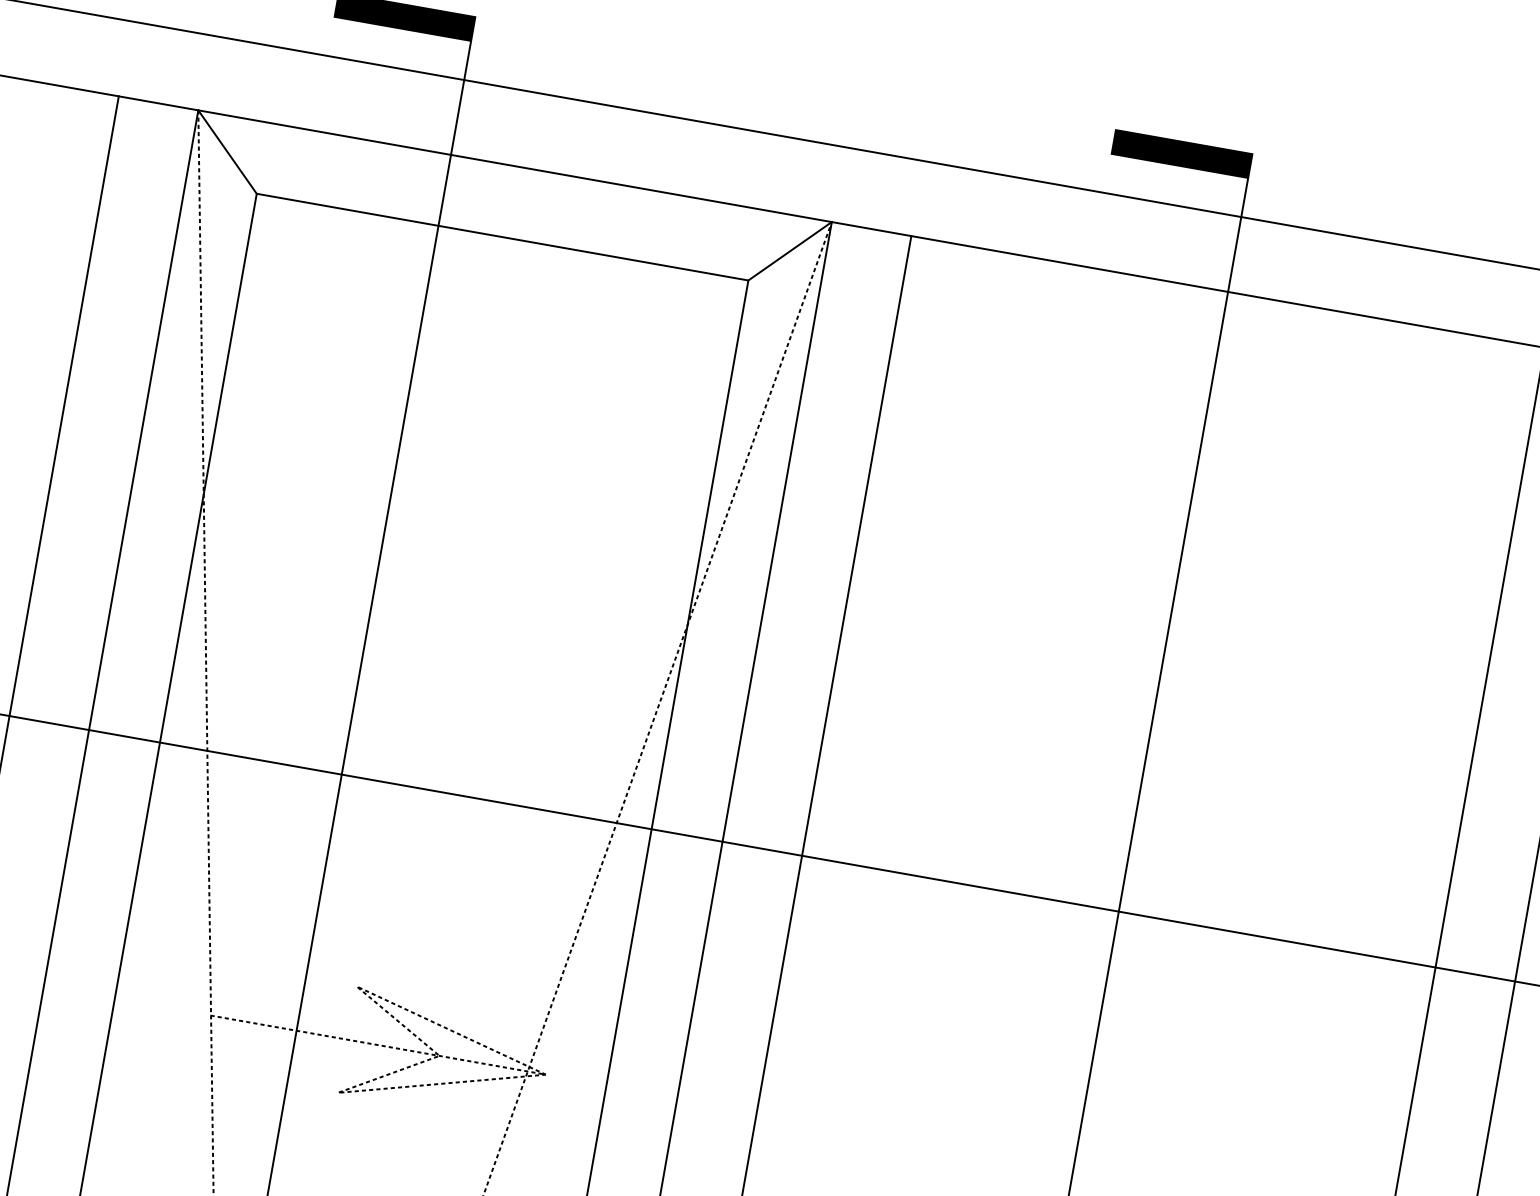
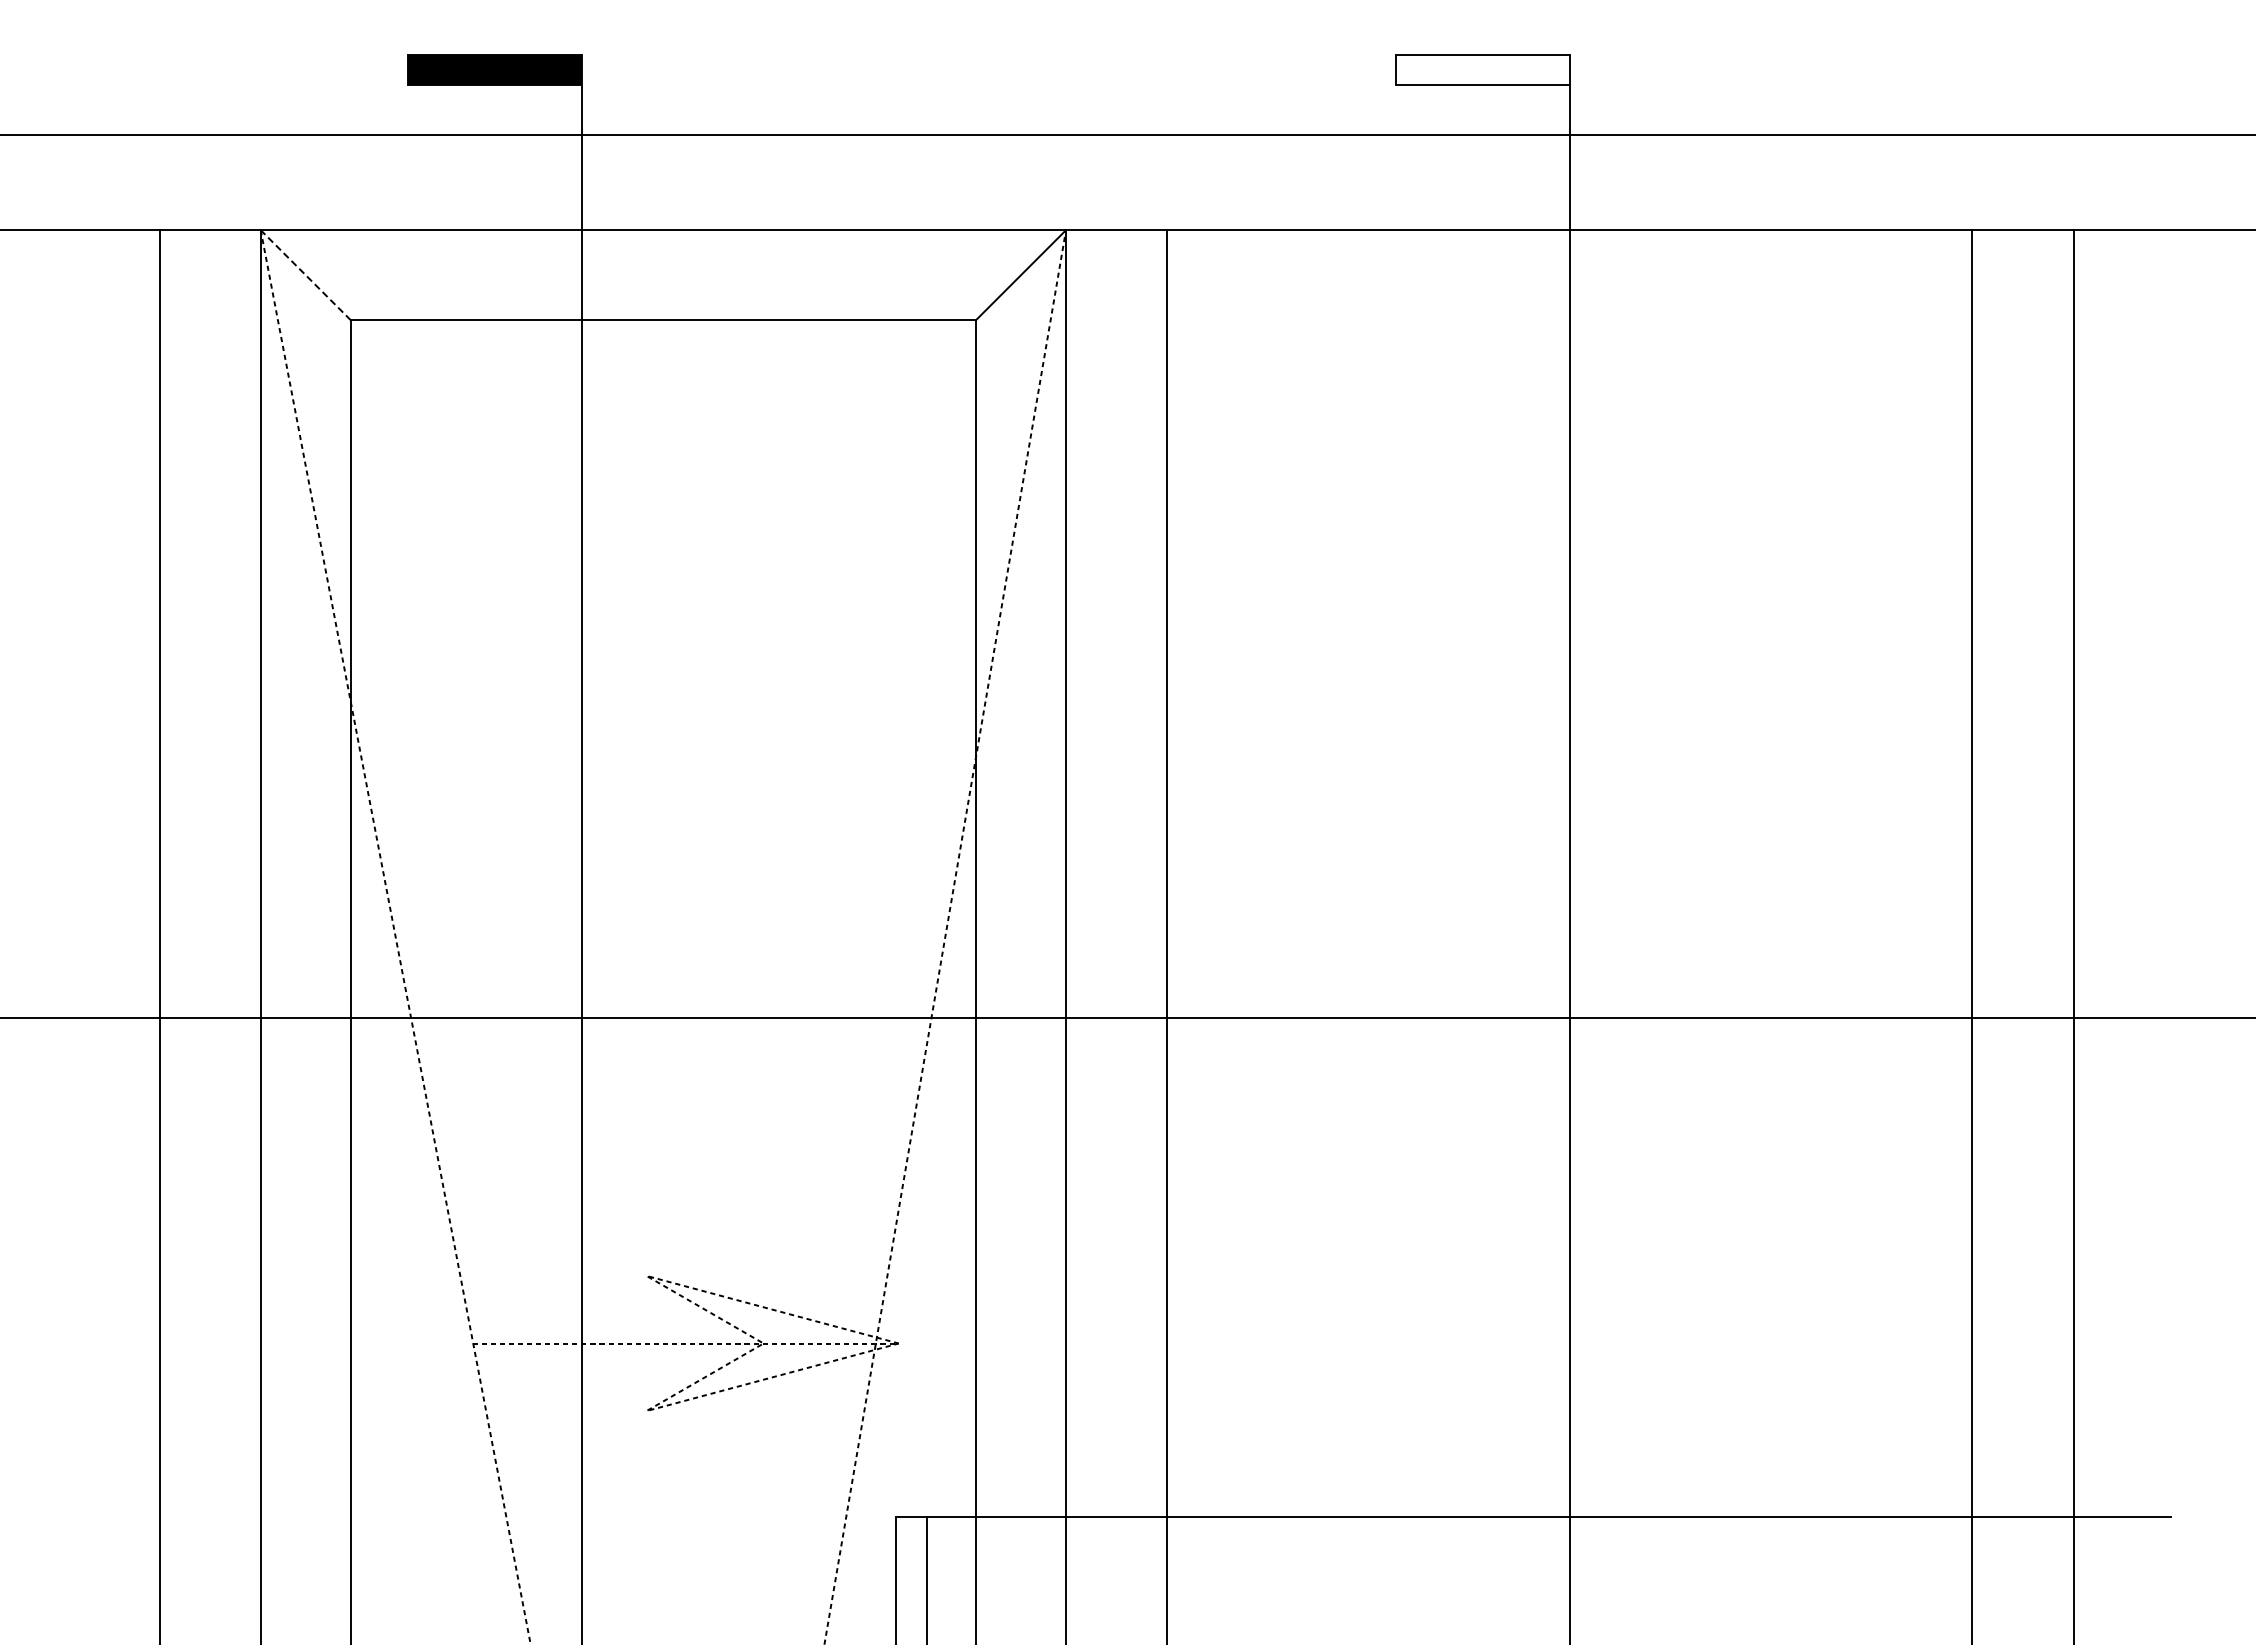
line: (227, 152) -> (305, 275), solid -> dashed
fill: (1181, 154) -> (1482, 70), removed

